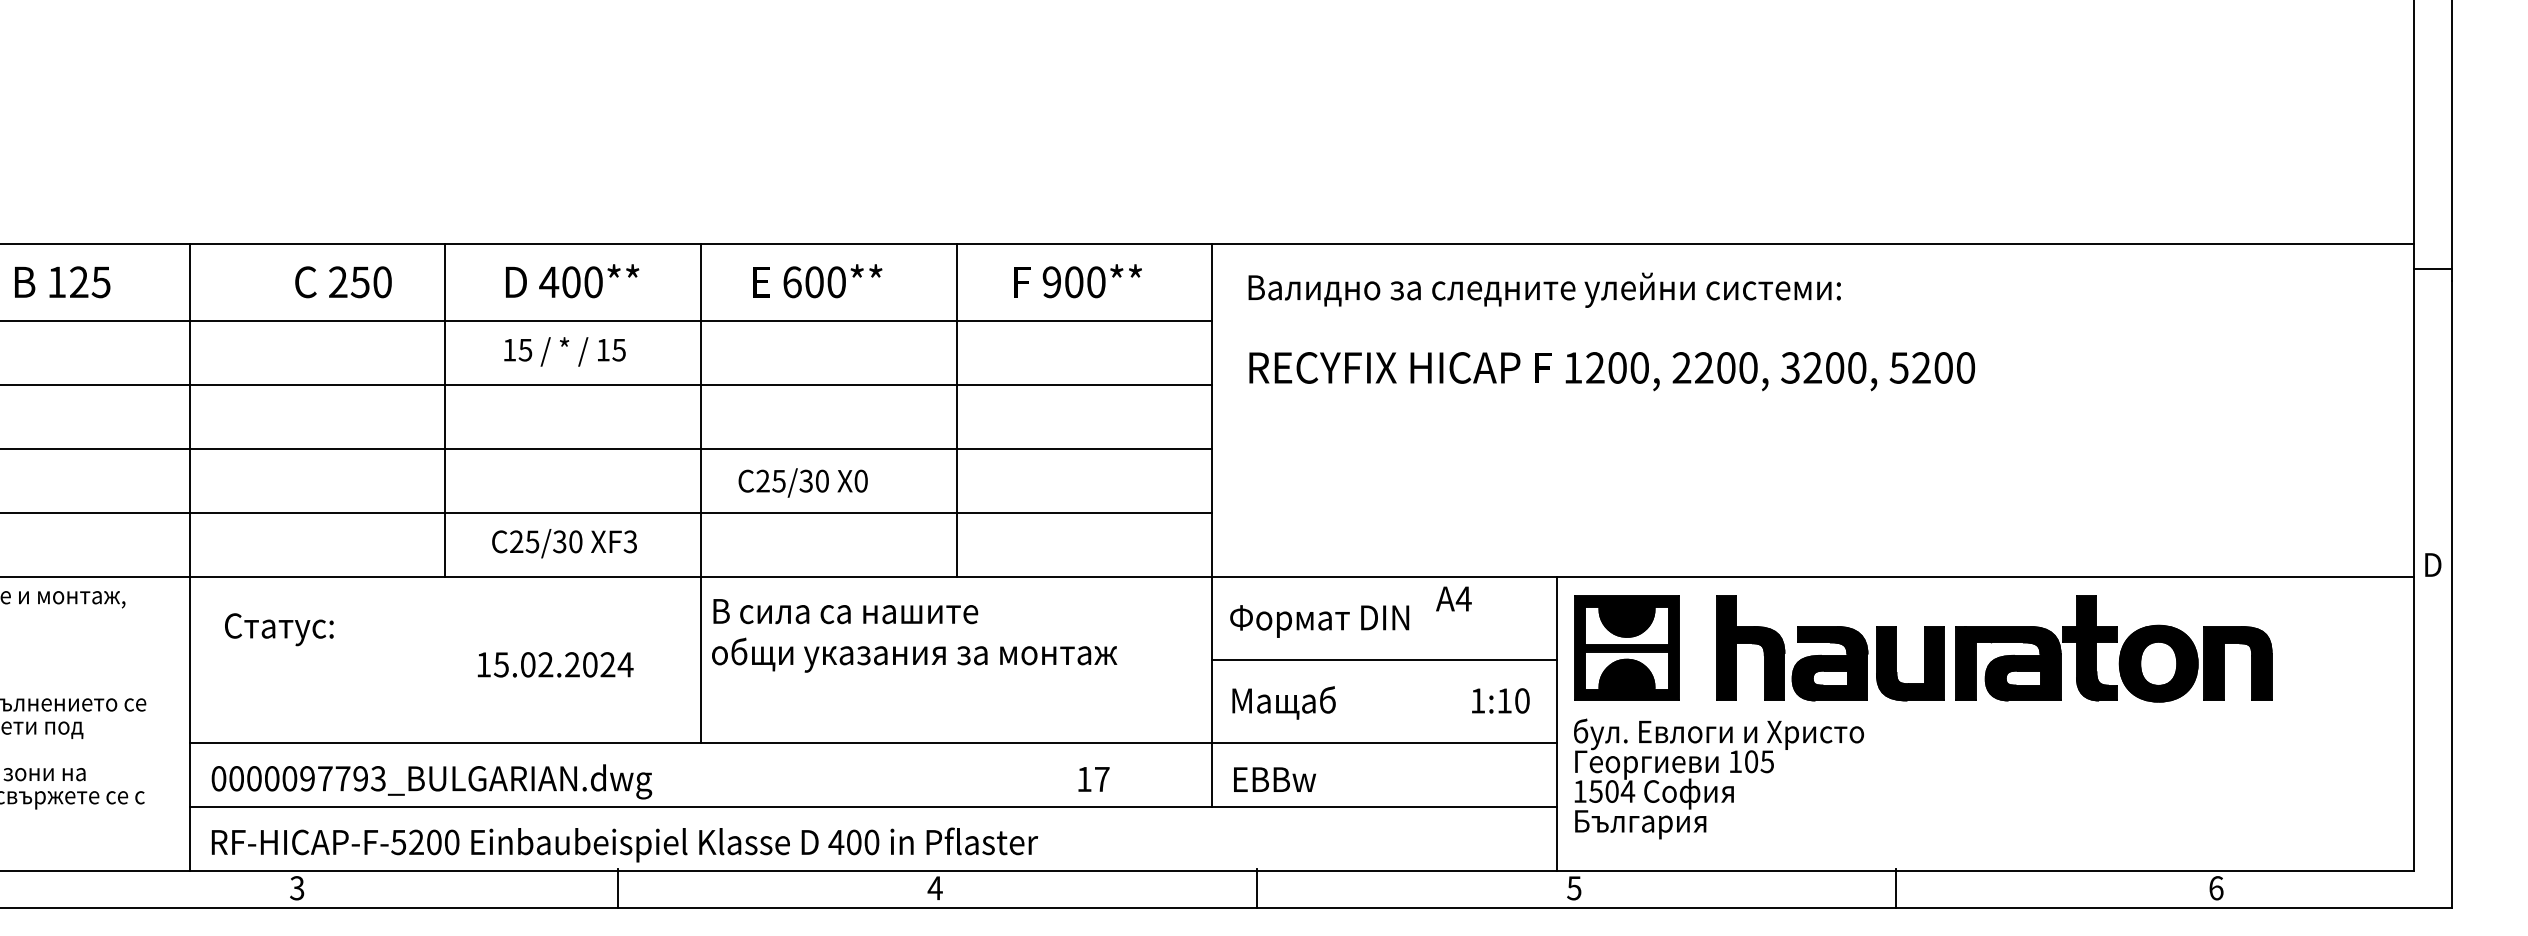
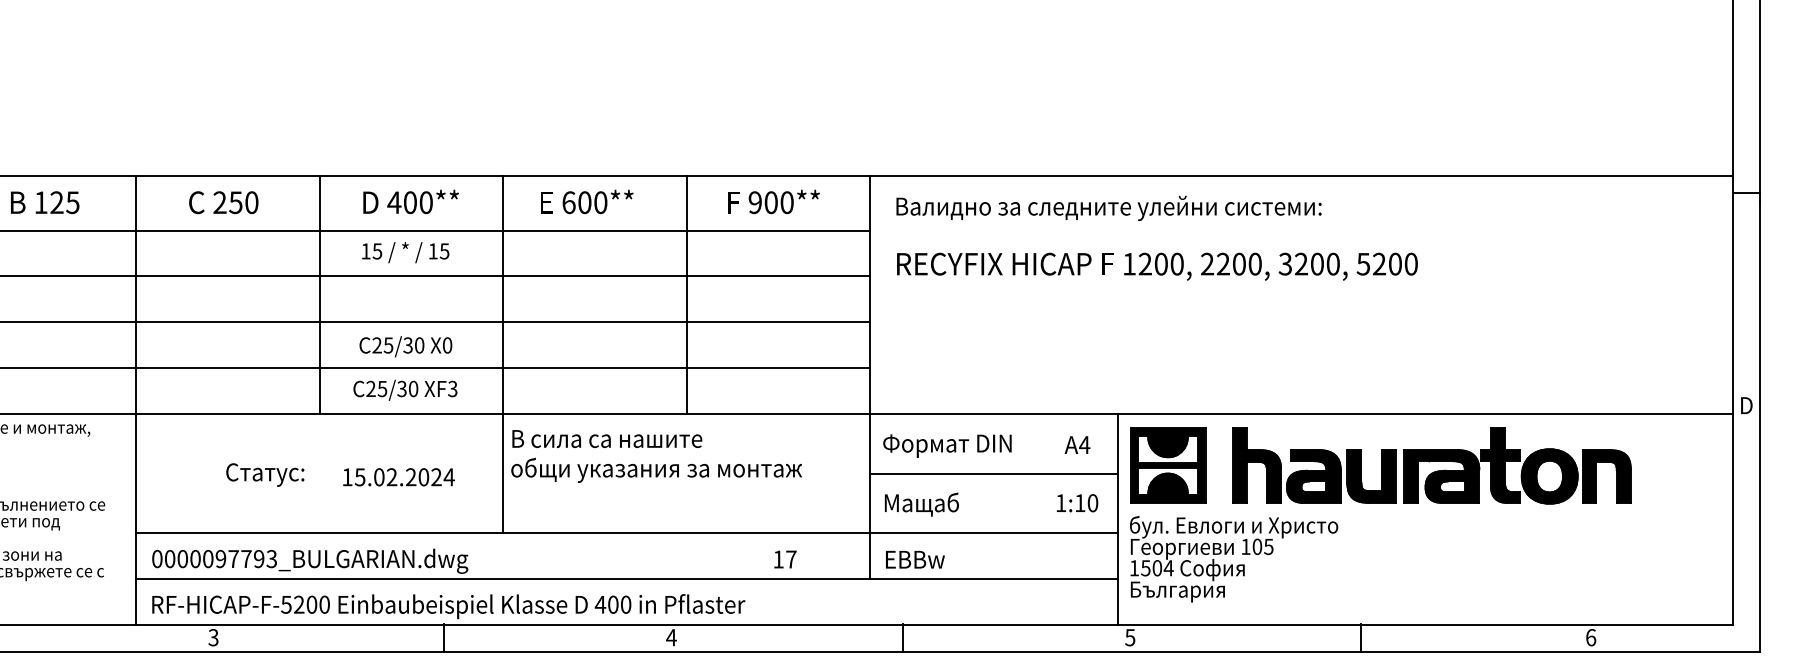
text: (343, 282) -> (223, 202), moved
text: (802, 482) -> (405, 346), moved
text: (1453, 598) -> (1077, 444), moved
text: (279, 629) -> (265, 474), moved

